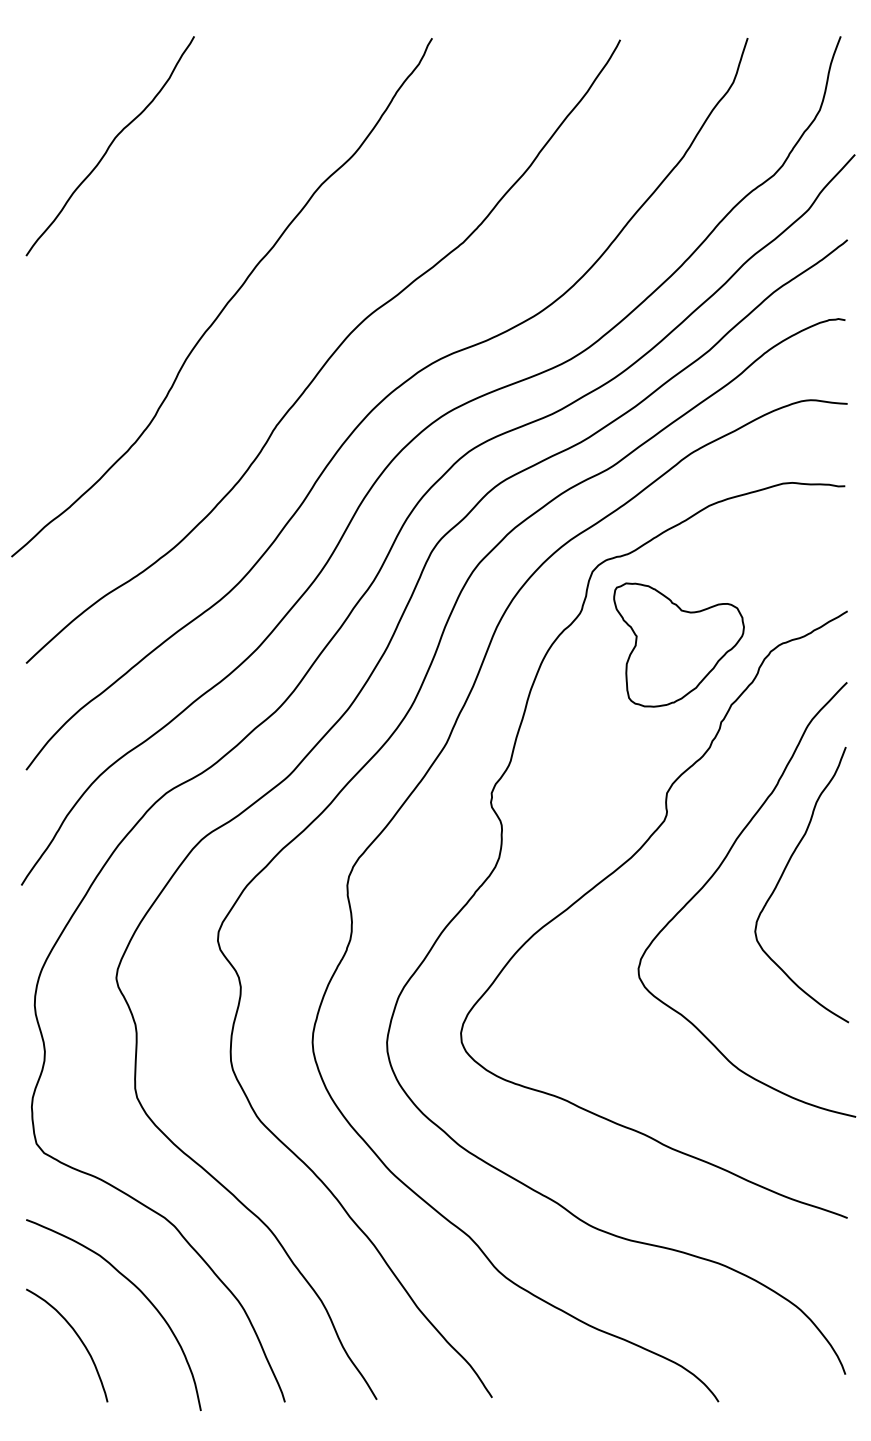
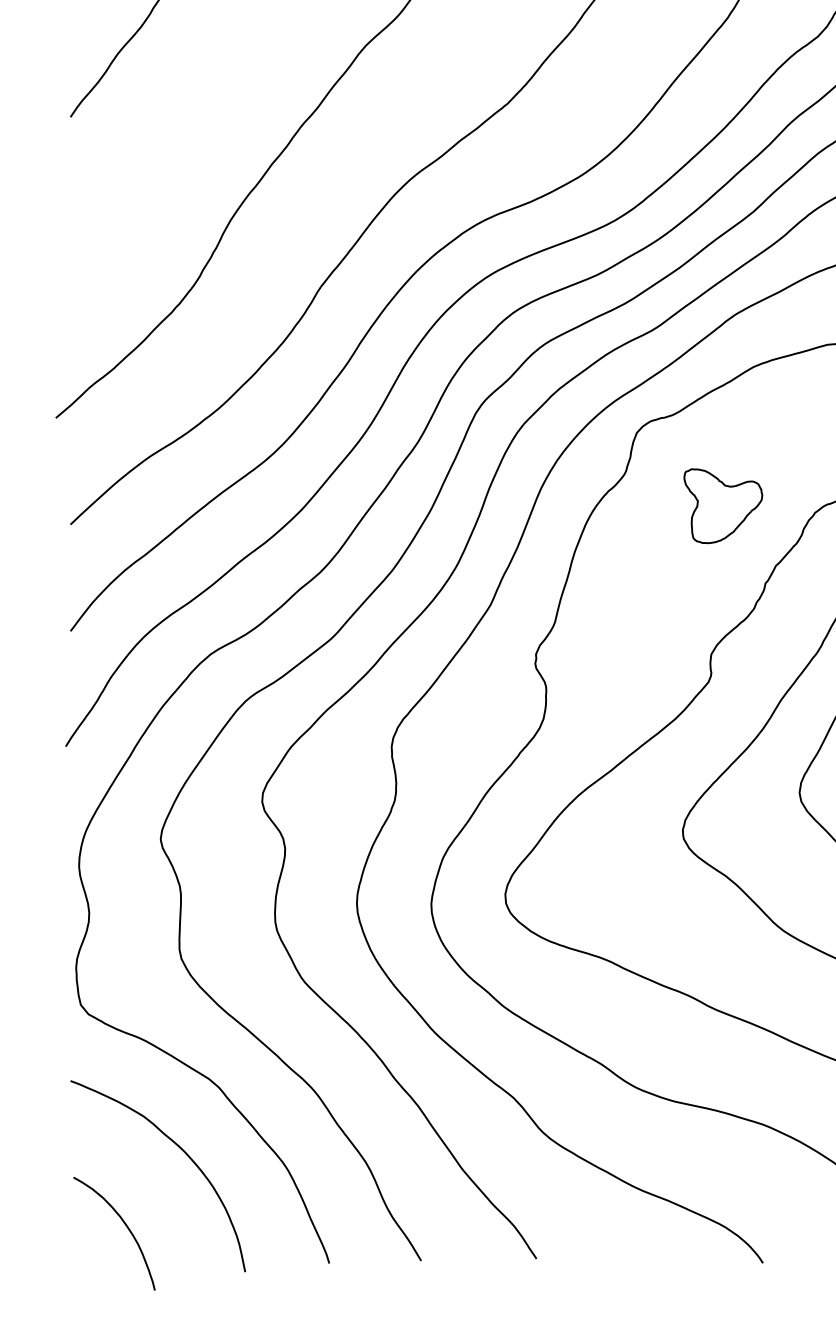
part: (678, 644) -> (722, 505), size x0.6
curve: (78, 1338) -> (125, 1226), moved

